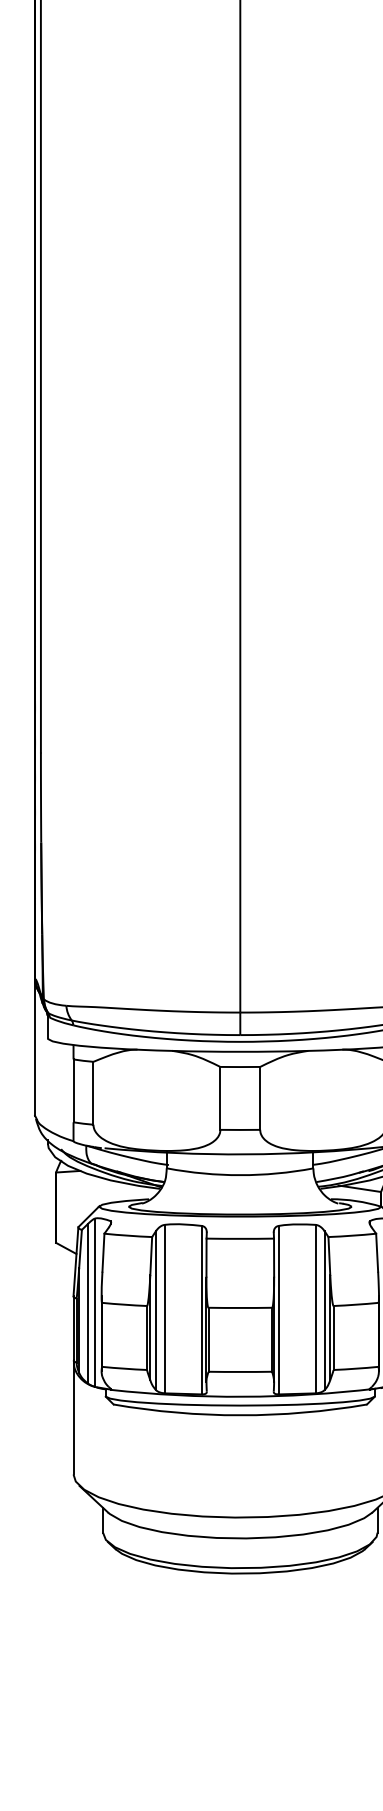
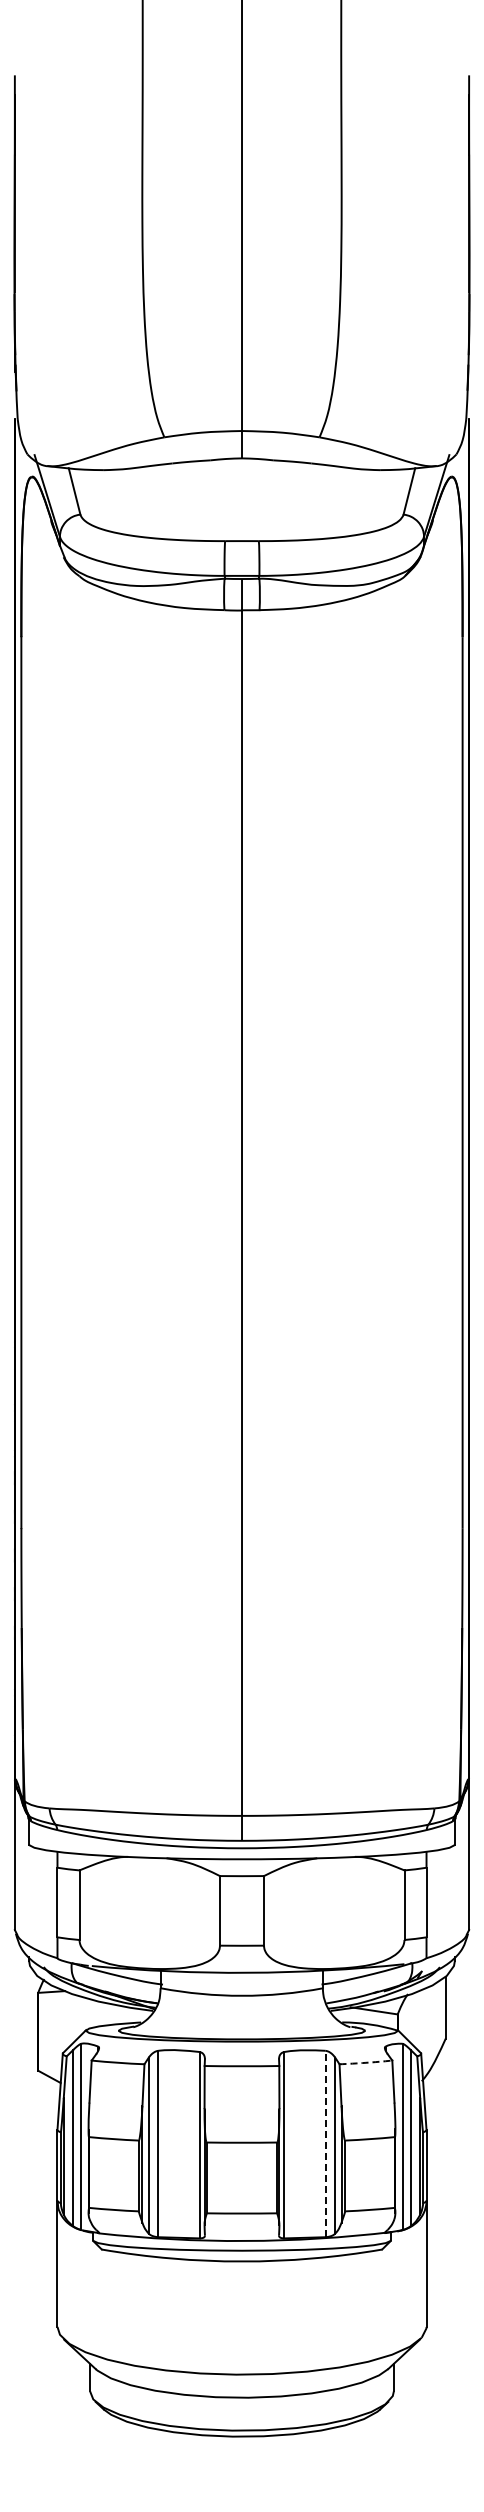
arc: (351, 1235) -> (365, 2062), solid -> dashed
line: (315, 1308) -> (325, 2143), solid -> dashed

